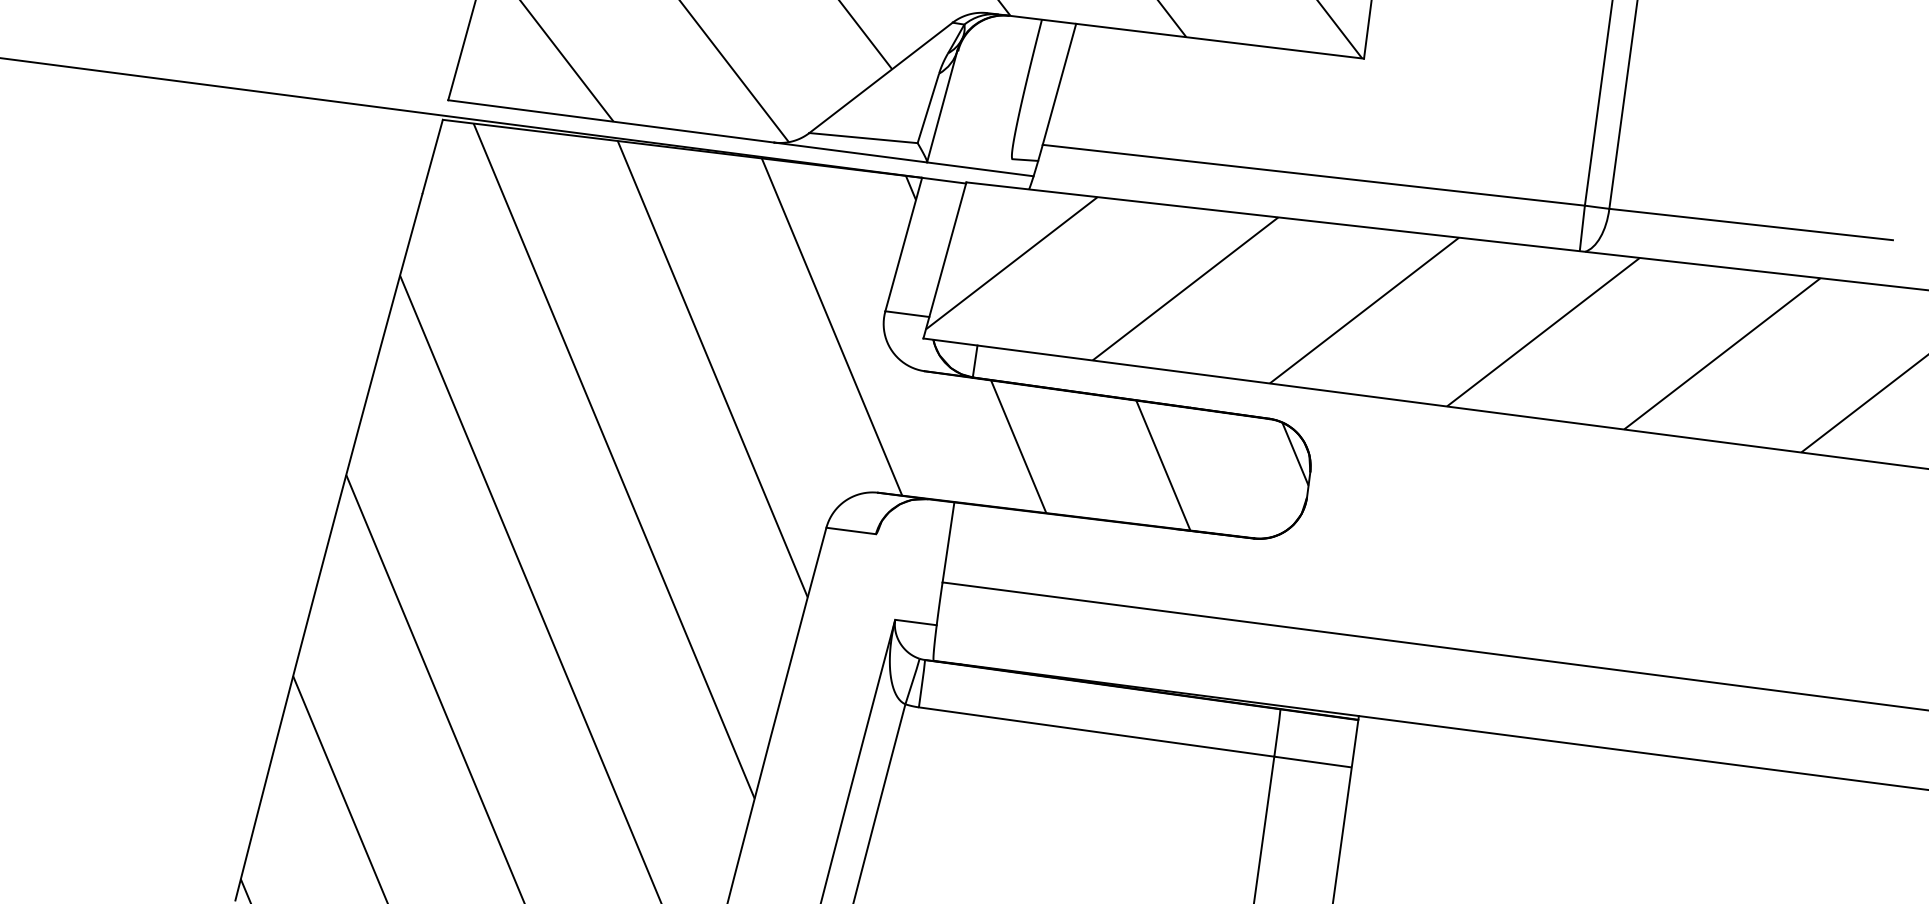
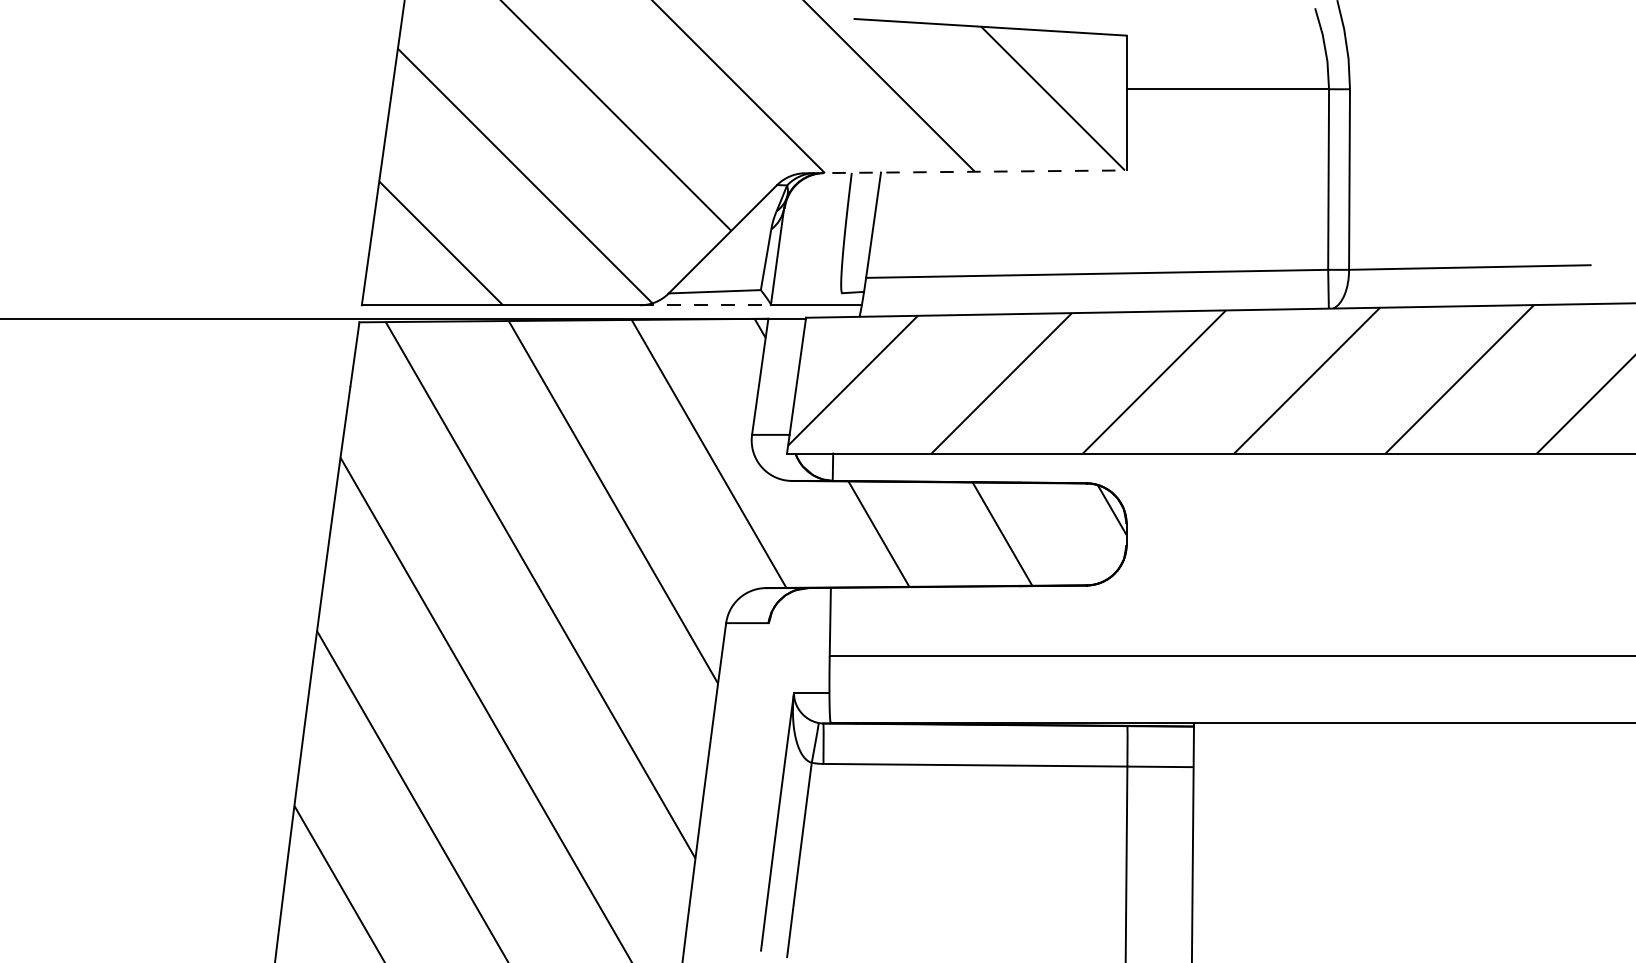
line: (1175, 35) -> (965, 171), solid -> dashed
line: (851, 152) -> (706, 305), solid -> dashed

